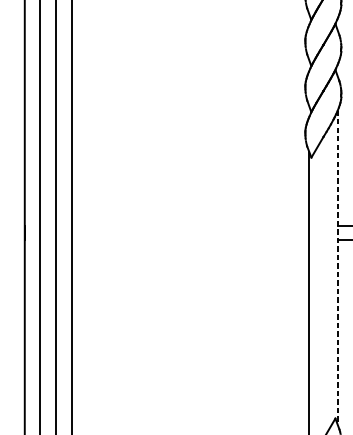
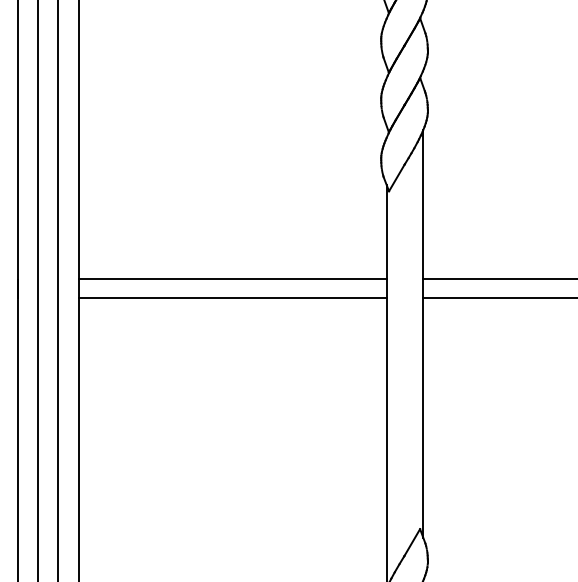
line: (190, 225) -> (232, 279), added
line: (190, 239) -> (232, 297), added
line: (338, 268) -> (423, 334), dashed -> solid

